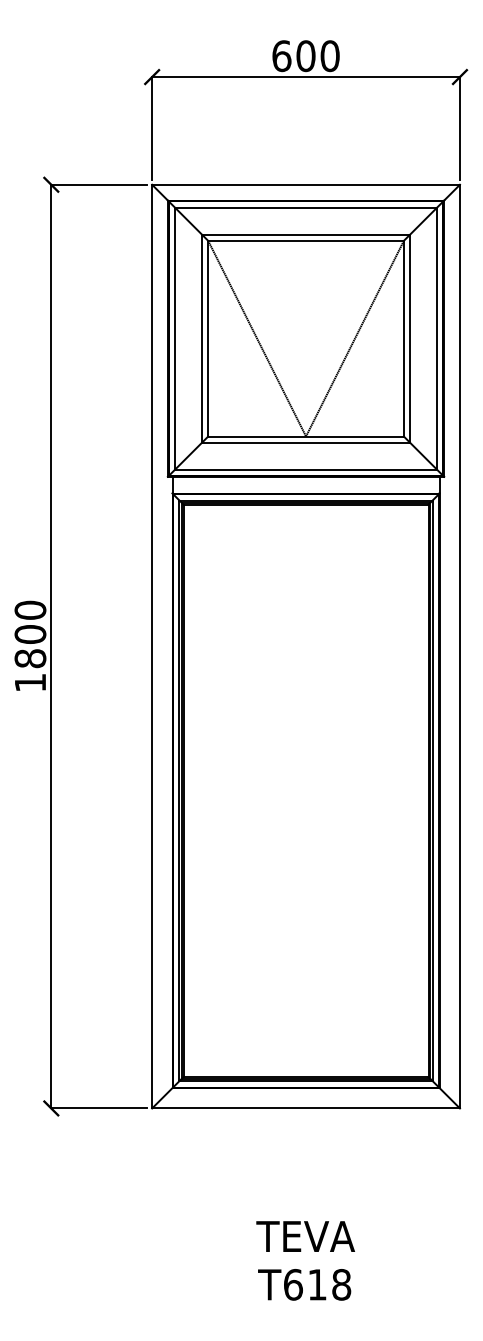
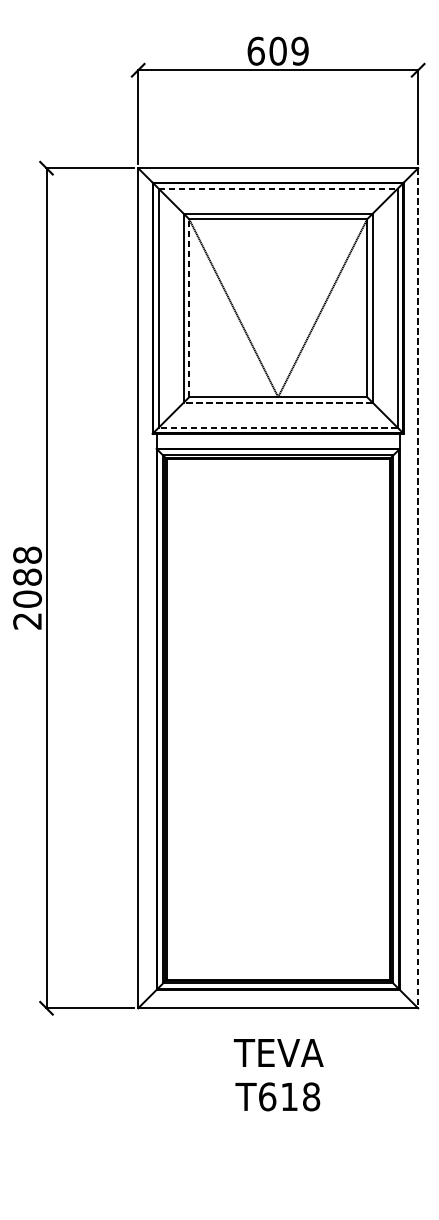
text: (329, 56) -> (299, 51), 600 -> 609
line: (306, 207) -> (278, 188), solid -> dashed
line: (208, 338) -> (189, 308), solid -> dashed
line: (306, 442) -> (278, 402), solid -> dashed
line: (305, 469) -> (277, 427), solid -> dashed
text: (30, 646) -> (27, 588), 1800 -> 2088
line: (459, 646) -> (417, 588), solid -> dashed
text: (305, 1260) -> (278, 1074), moved

